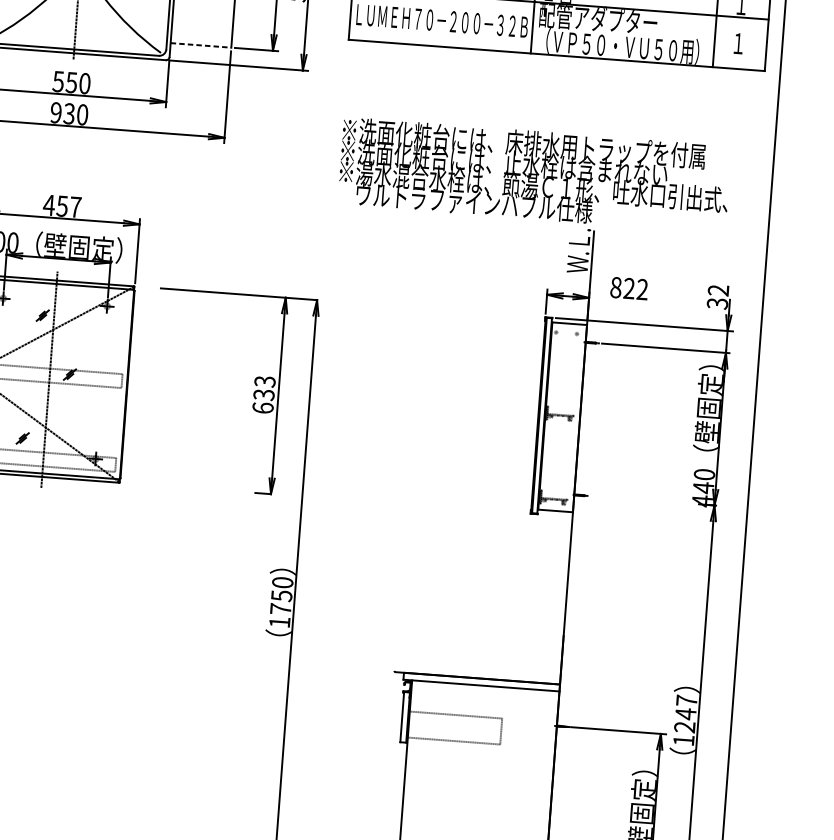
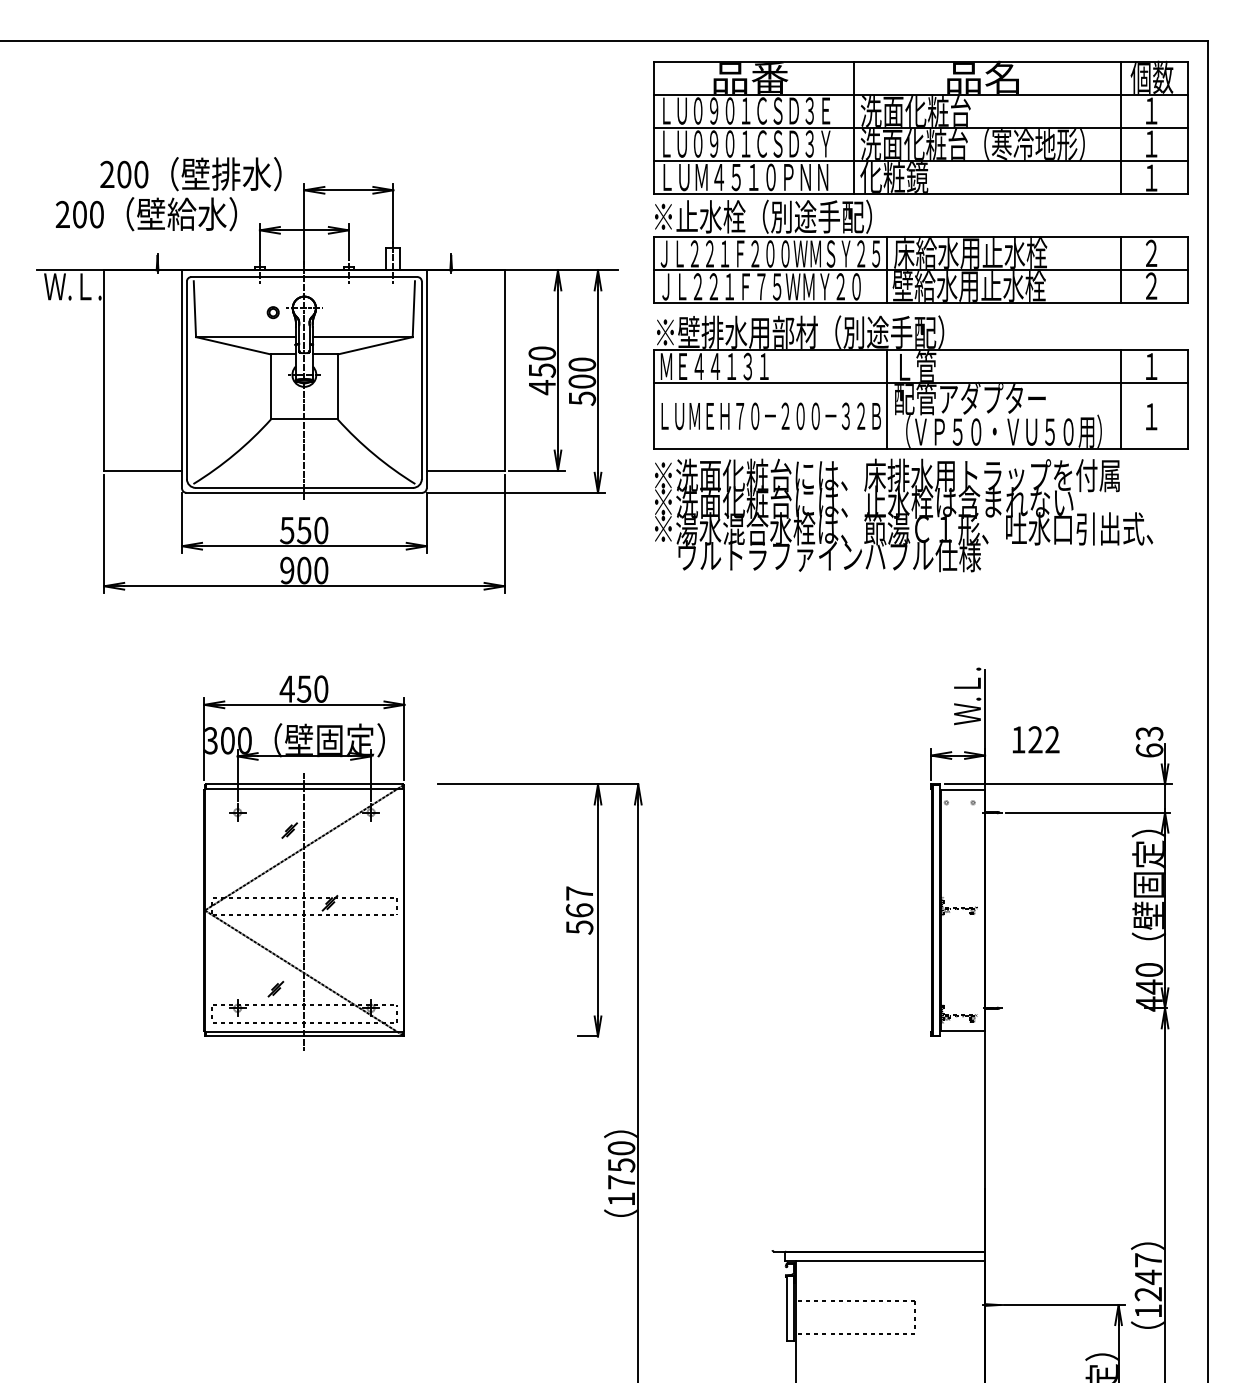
line: (200, 45) -> (465, 470), dashed -> solid
text: (69, 113) -> (304, 570), 930 -> 900
text: (535, 175) -> (904, 515), moved
text: (75, 206) -> (321, 688), 457 -> 450
text: (616, 287) -> (1018, 739), 822 -> 122
text: (718, 296) -> (1149, 741), 32 -> 63
text: (263, 394) -> (579, 910), 633 -> 567

